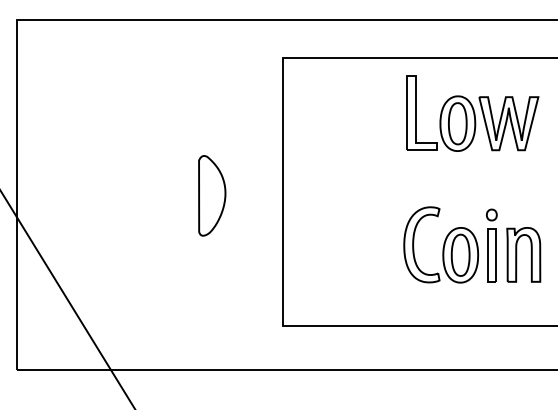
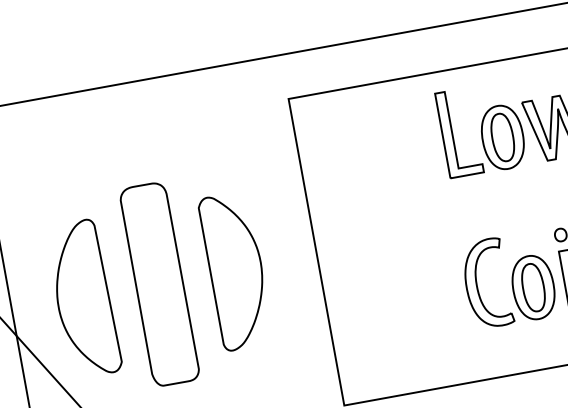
part: (145, 194) -> (159, 283), added
part: (78, 195) -> (83, 298), added
part: (212, 195) -> (236, 270), size x1.67

